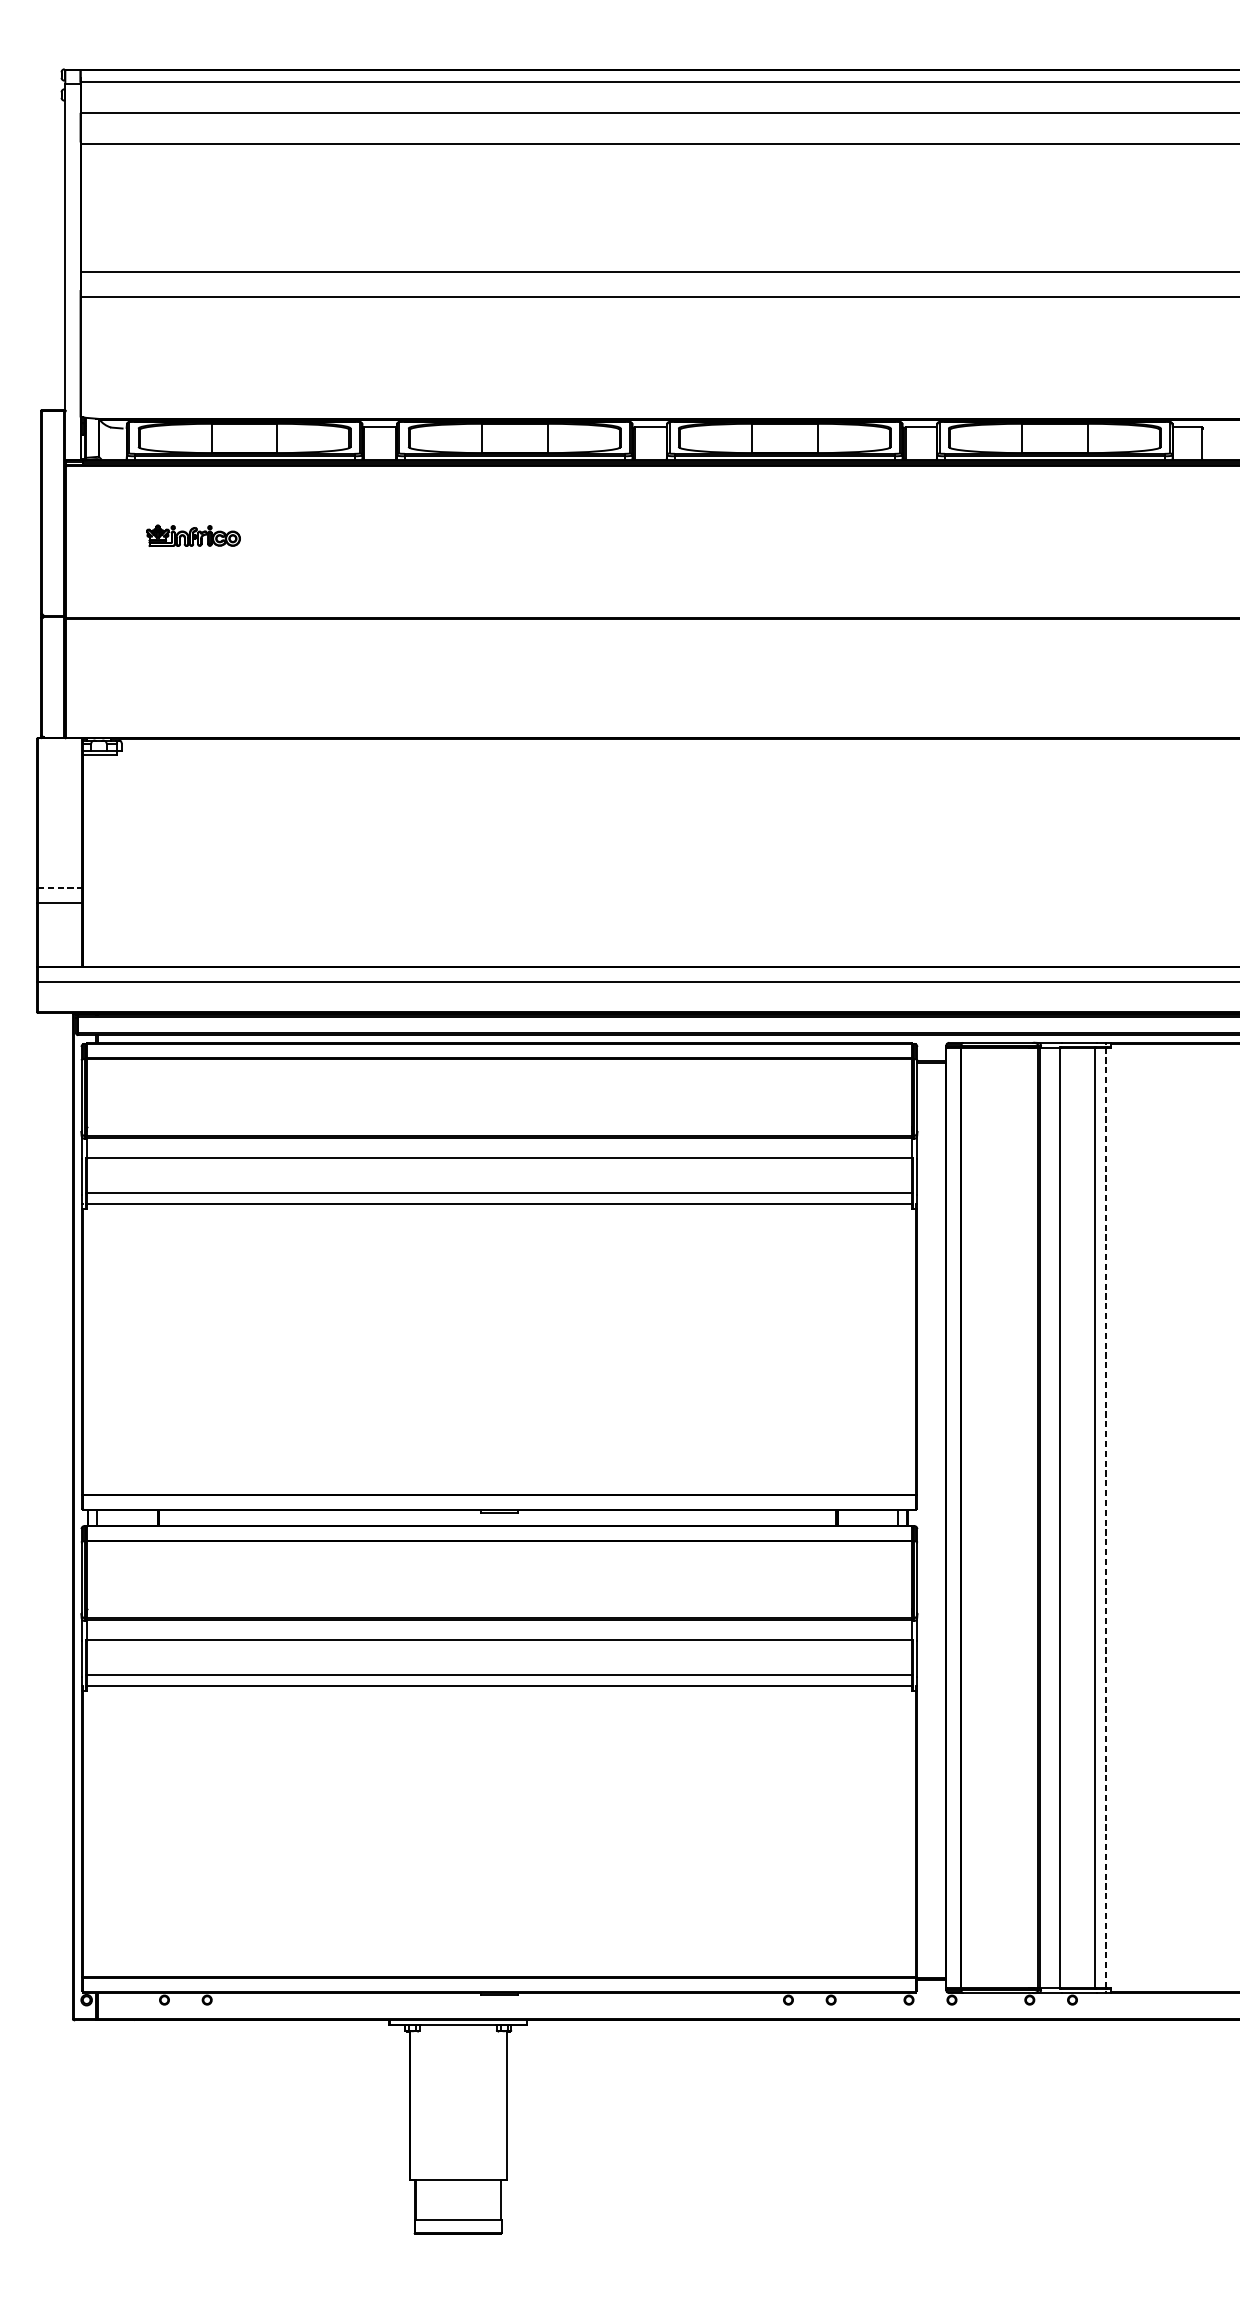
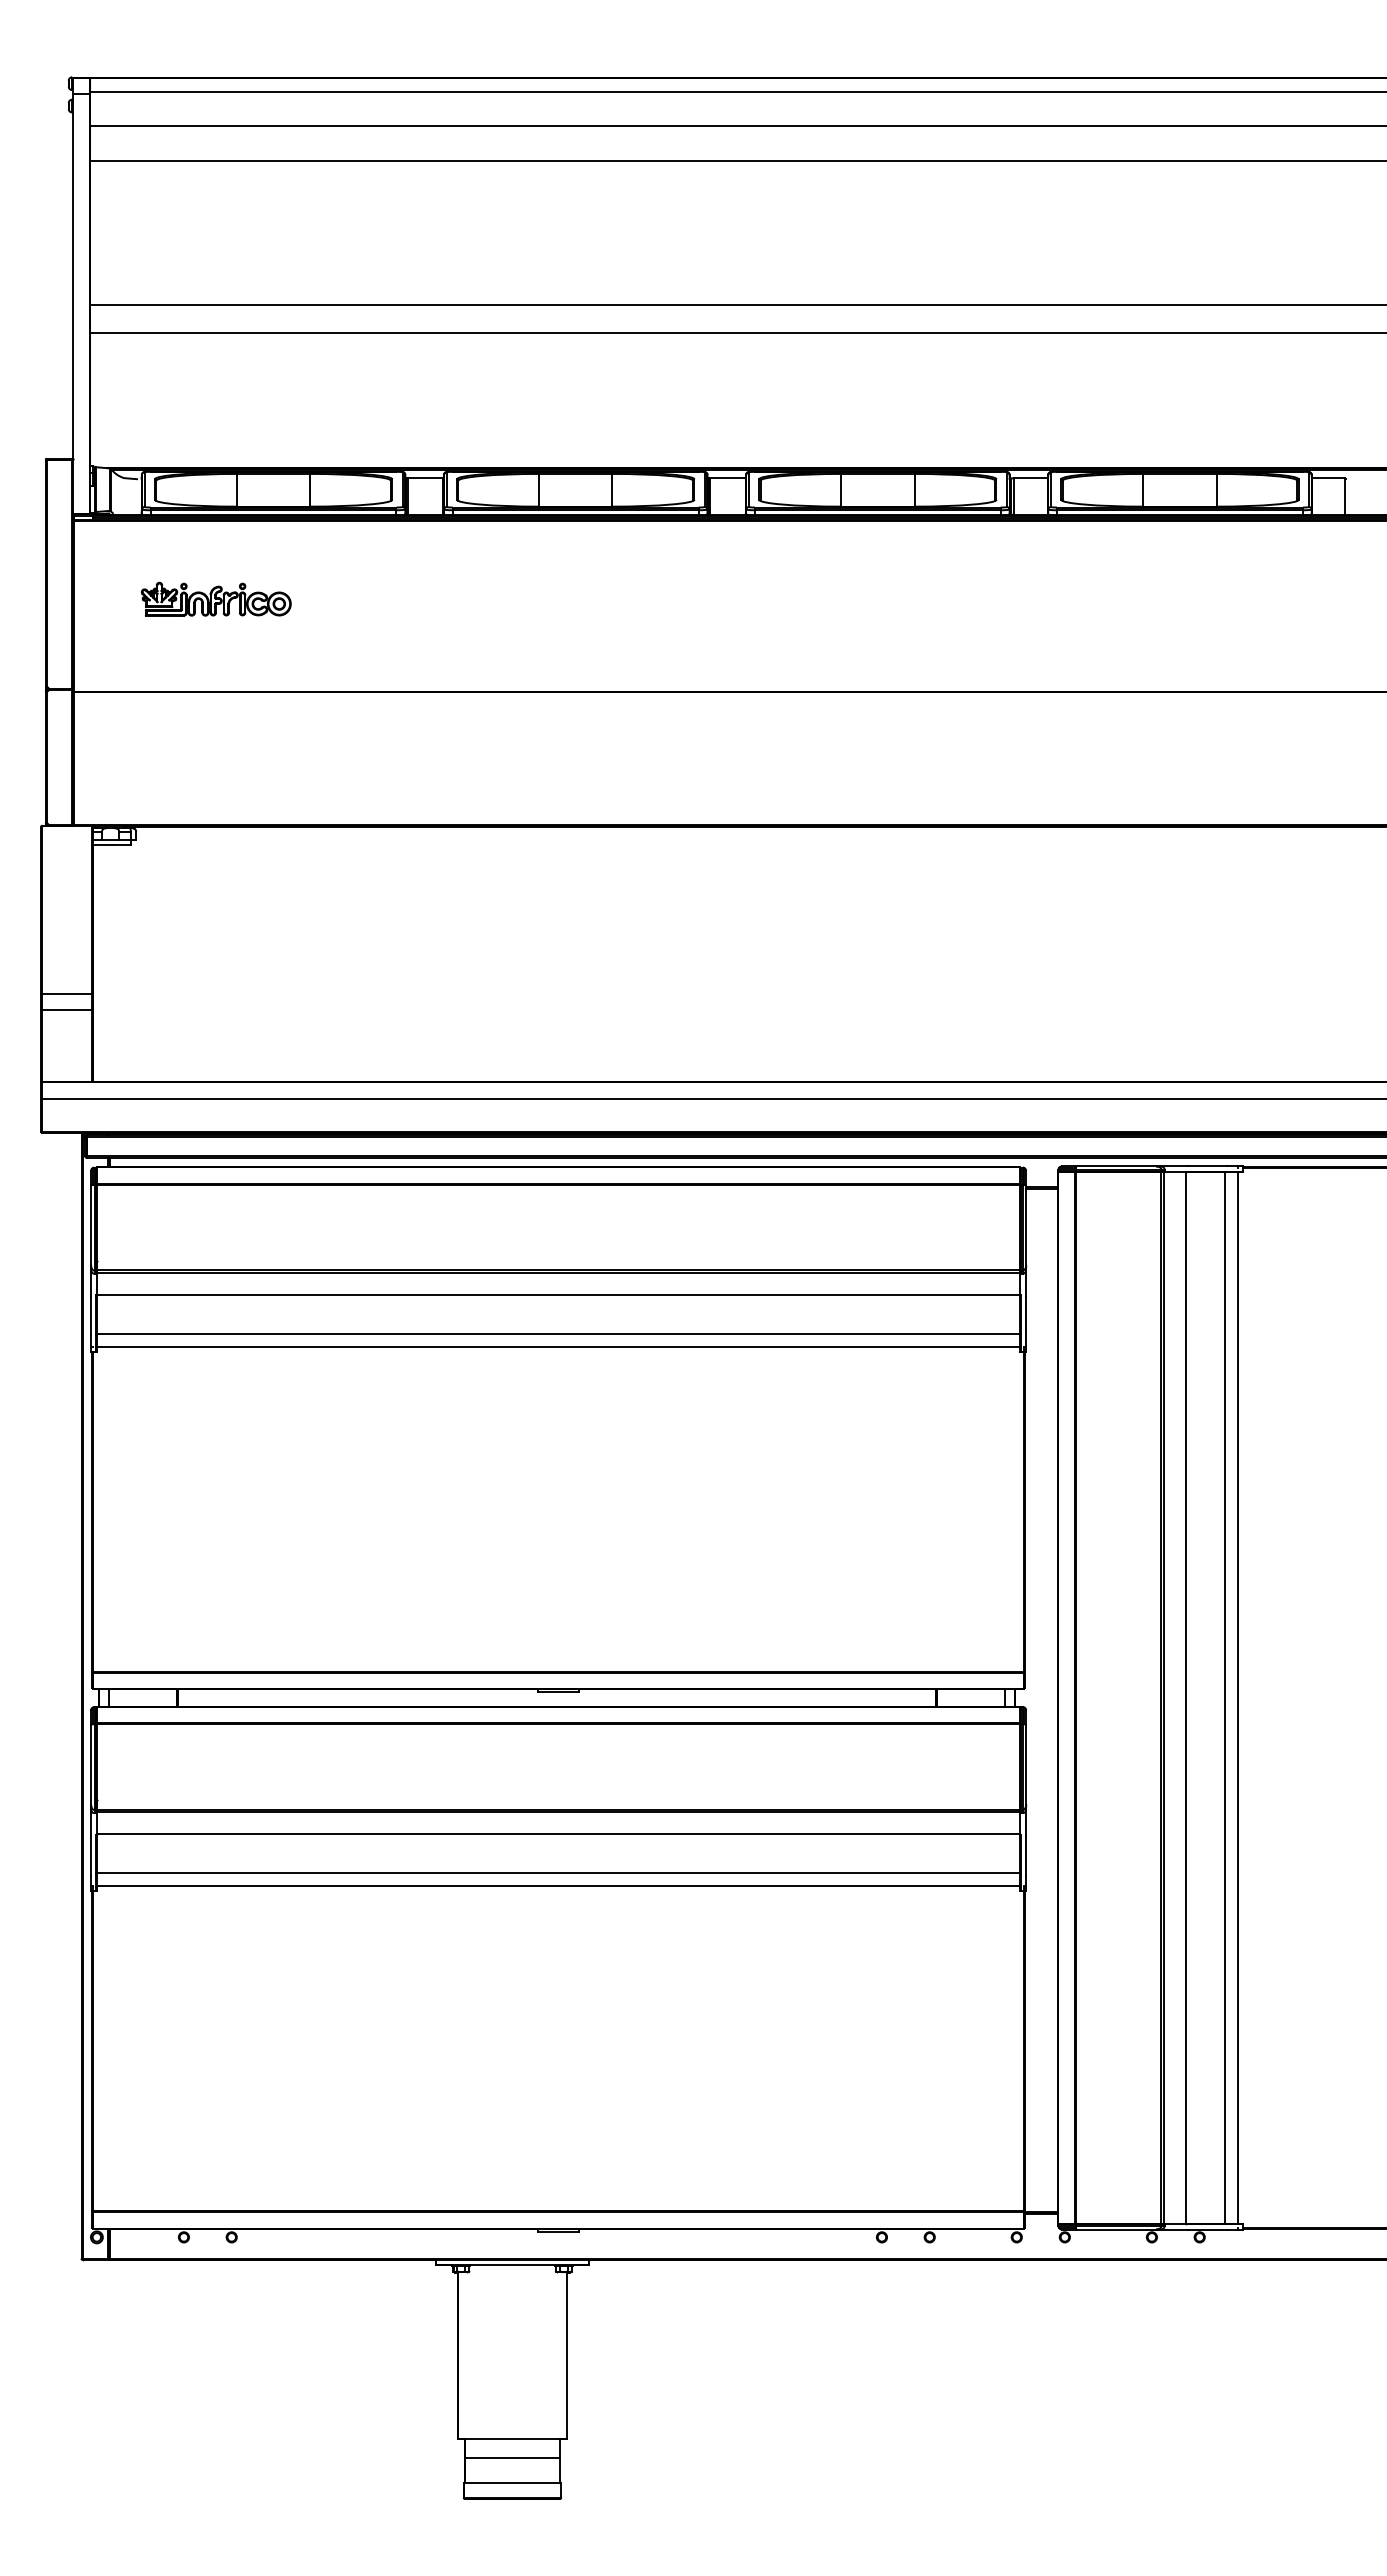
part: (193, 535) -> (216, 598), size x1.43
line: (60, 888) -> (67, 993), dashed -> solid
line: (1106, 1517) -> (1237, 1697), dashed -> solid
line: (458, 2197) -> (512, 2458), added

